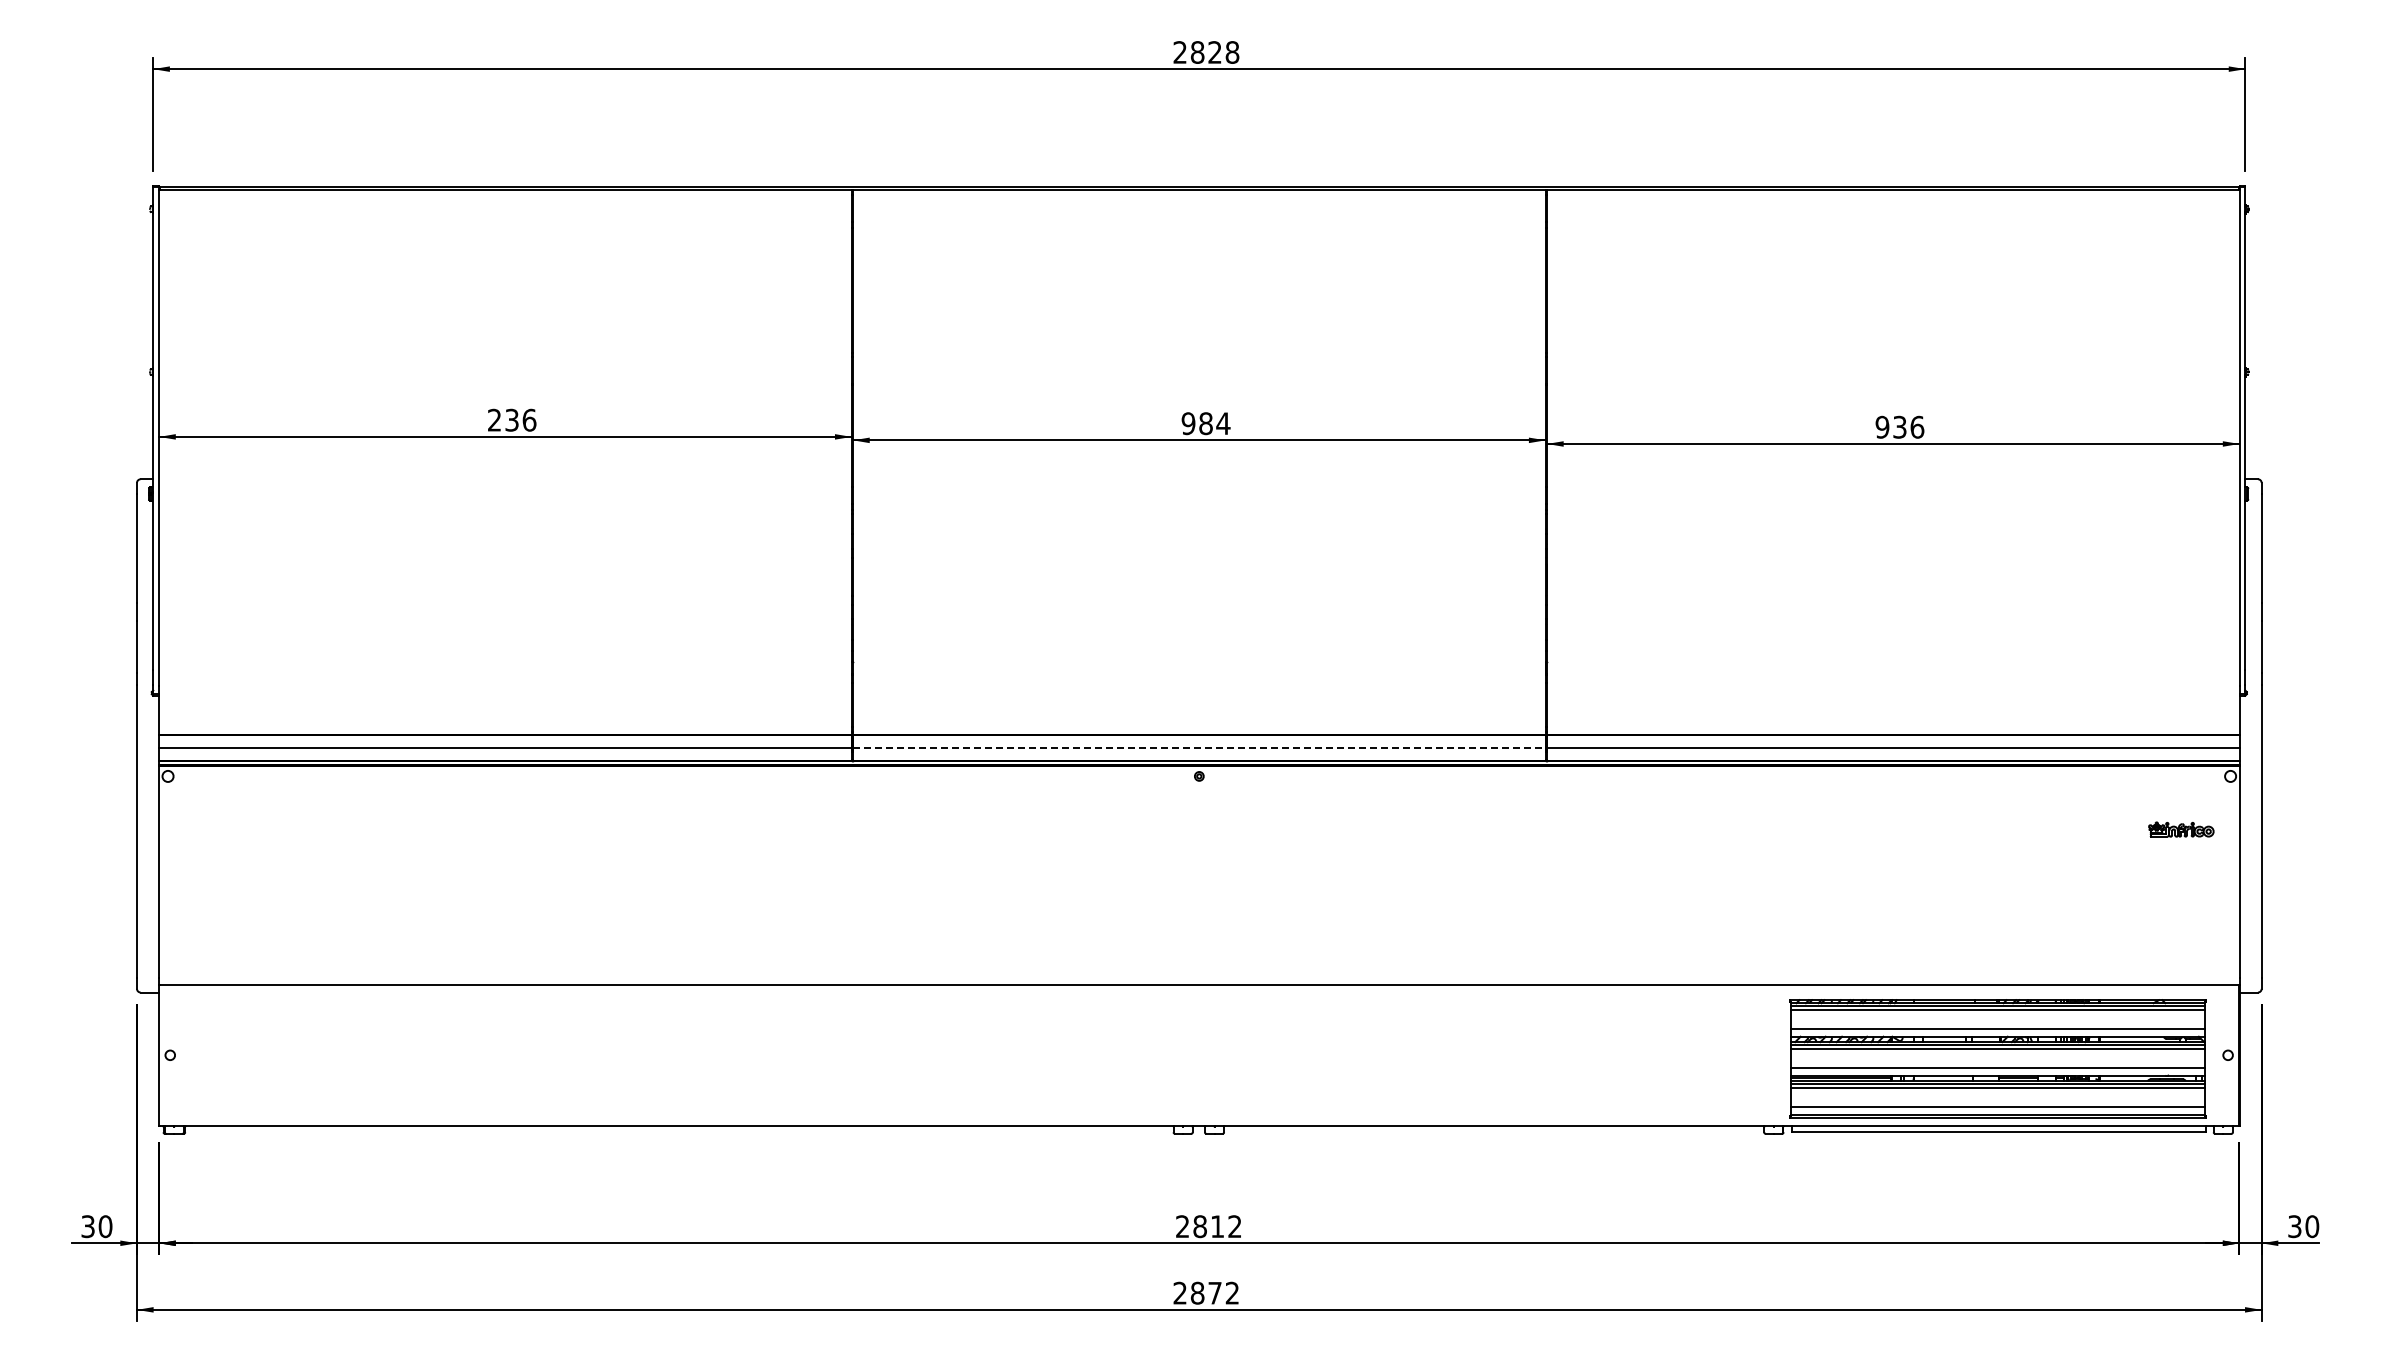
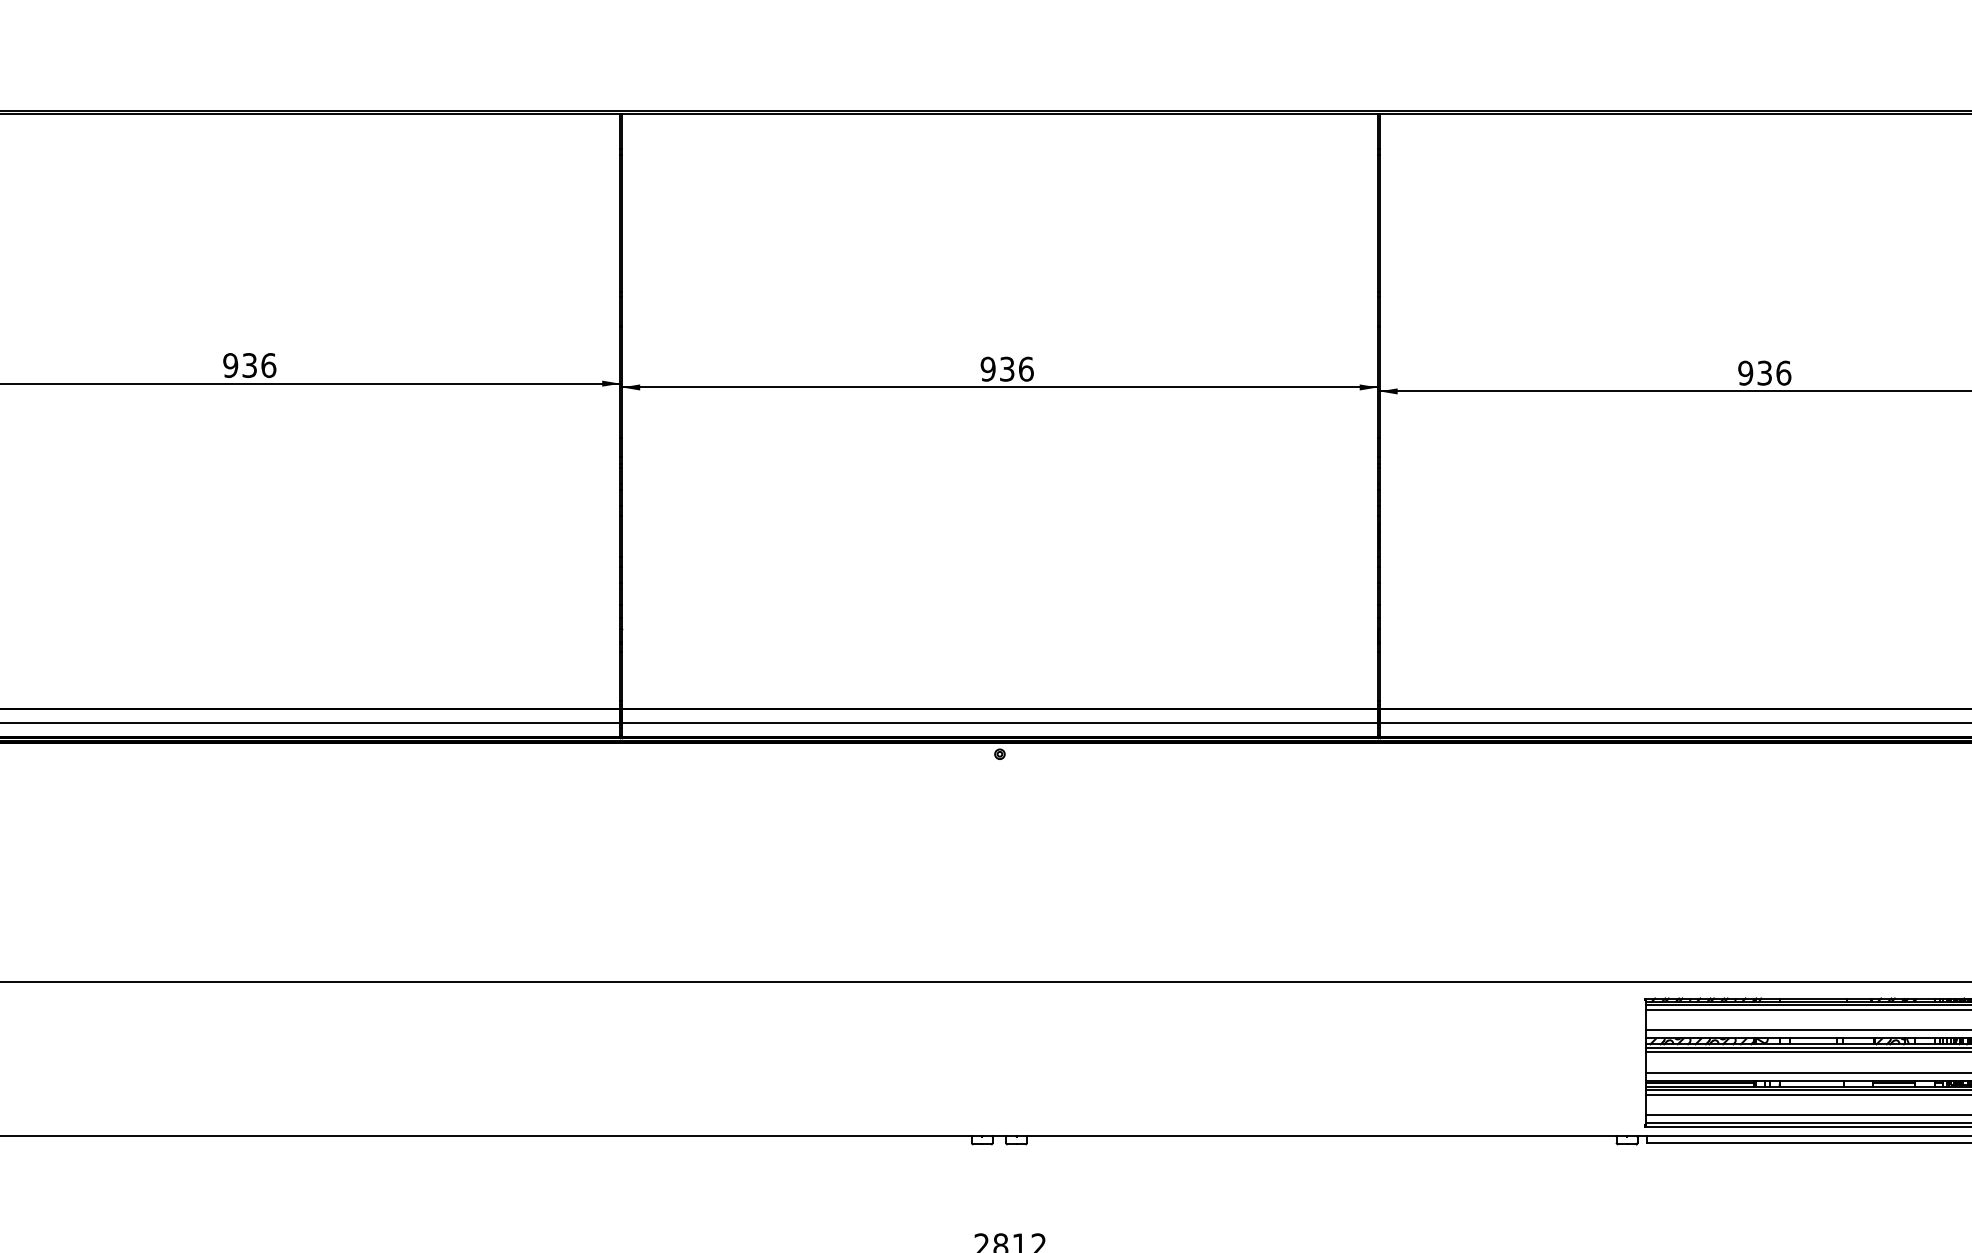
text: (494, 420) -> (230, 365), 236 -> 936
text: (1214, 423) -> (1016, 369), 984 -> 936
line: (1199, 747) -> (1000, 722), dashed -> solid

